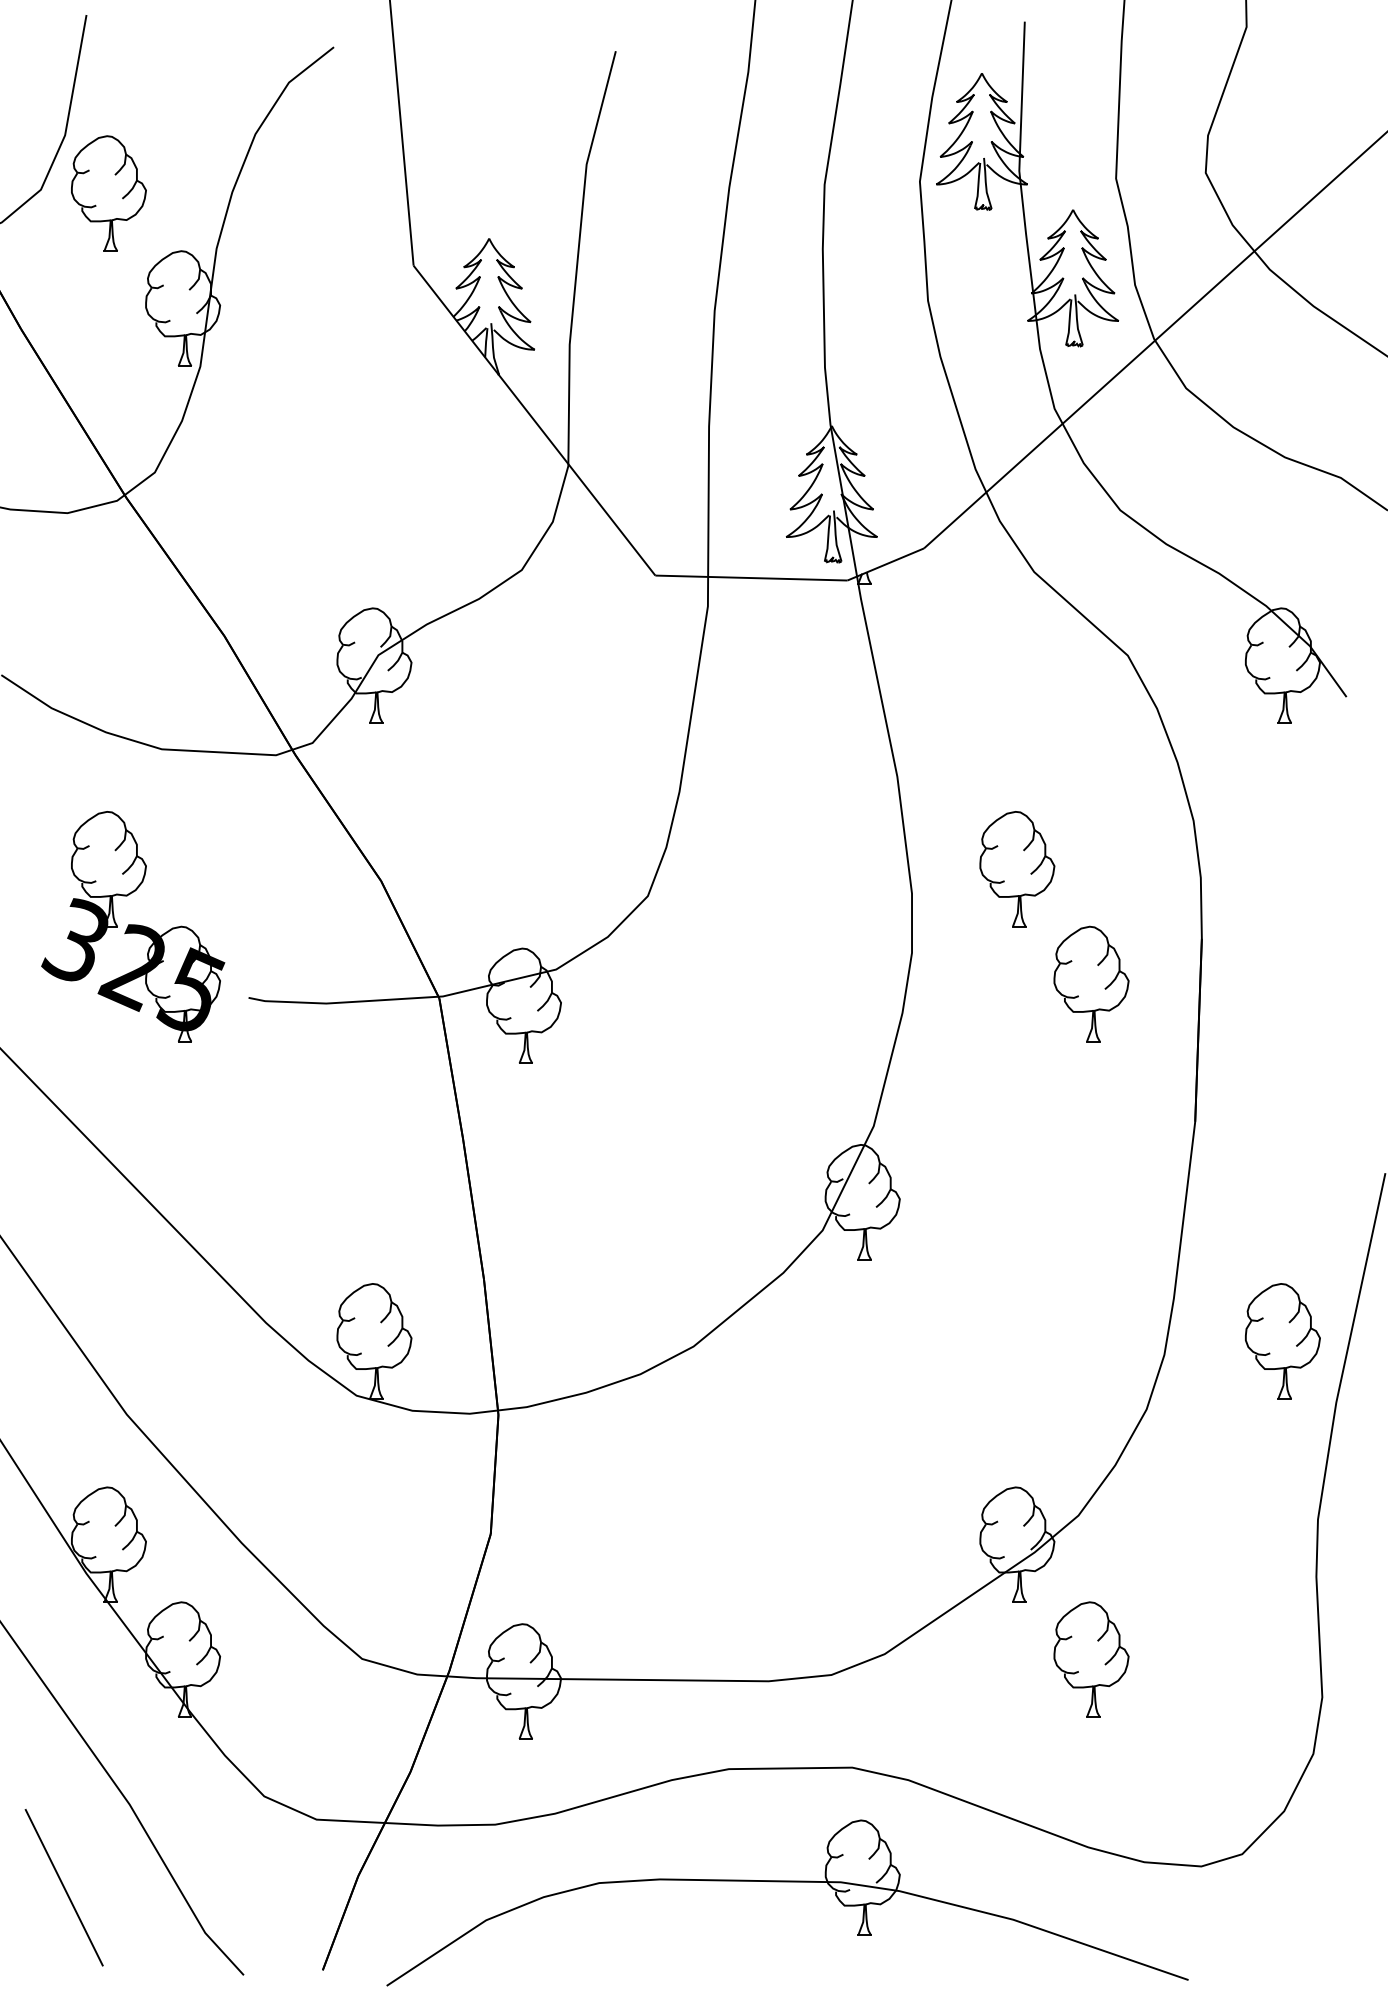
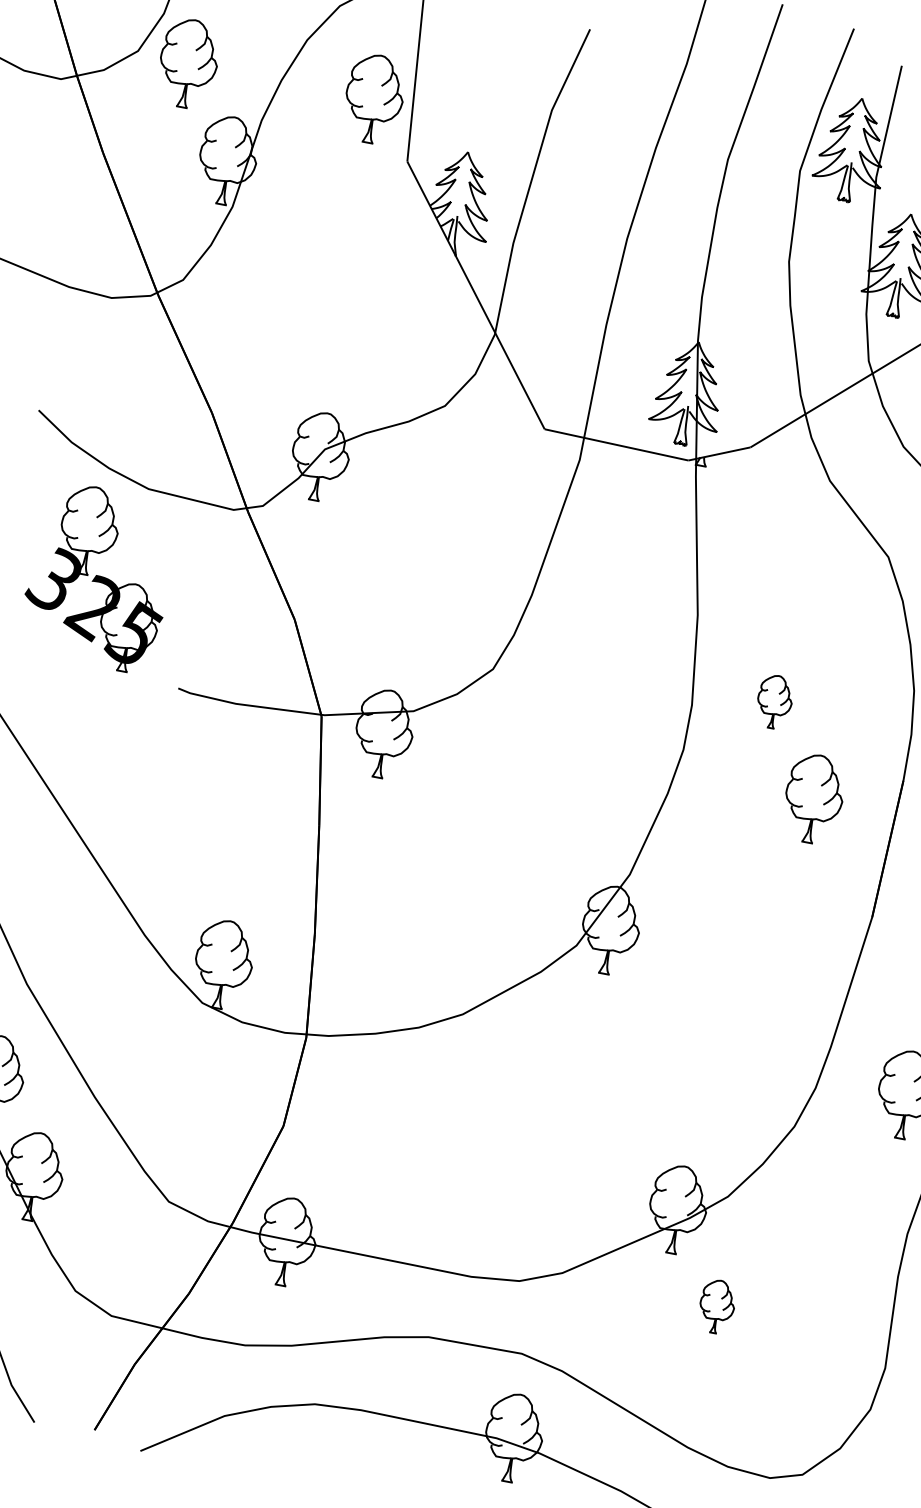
part: (355, 193) -> (374, 98), added
part: (1017, 869) -> (774, 702), size x0.6
part: (133, 926) -> (99, 577), moved
part: (1091, 1659) -> (717, 1306), size x0.6

